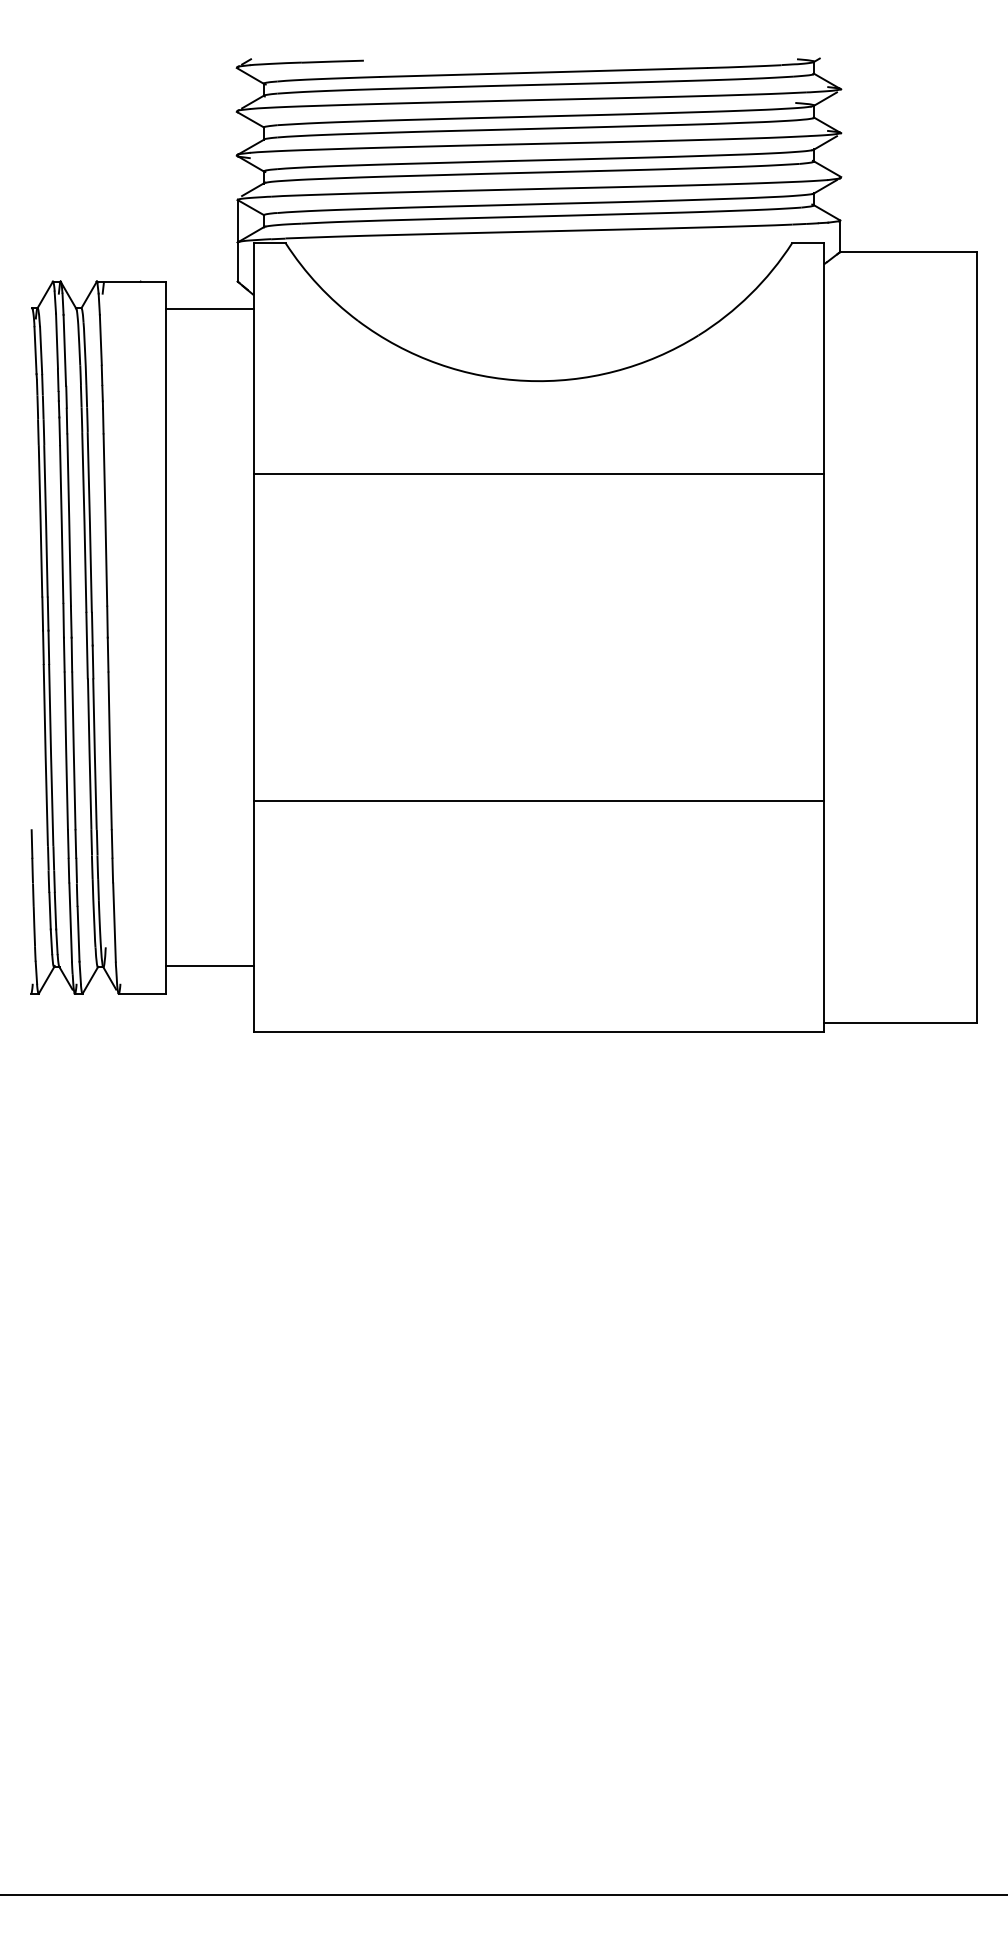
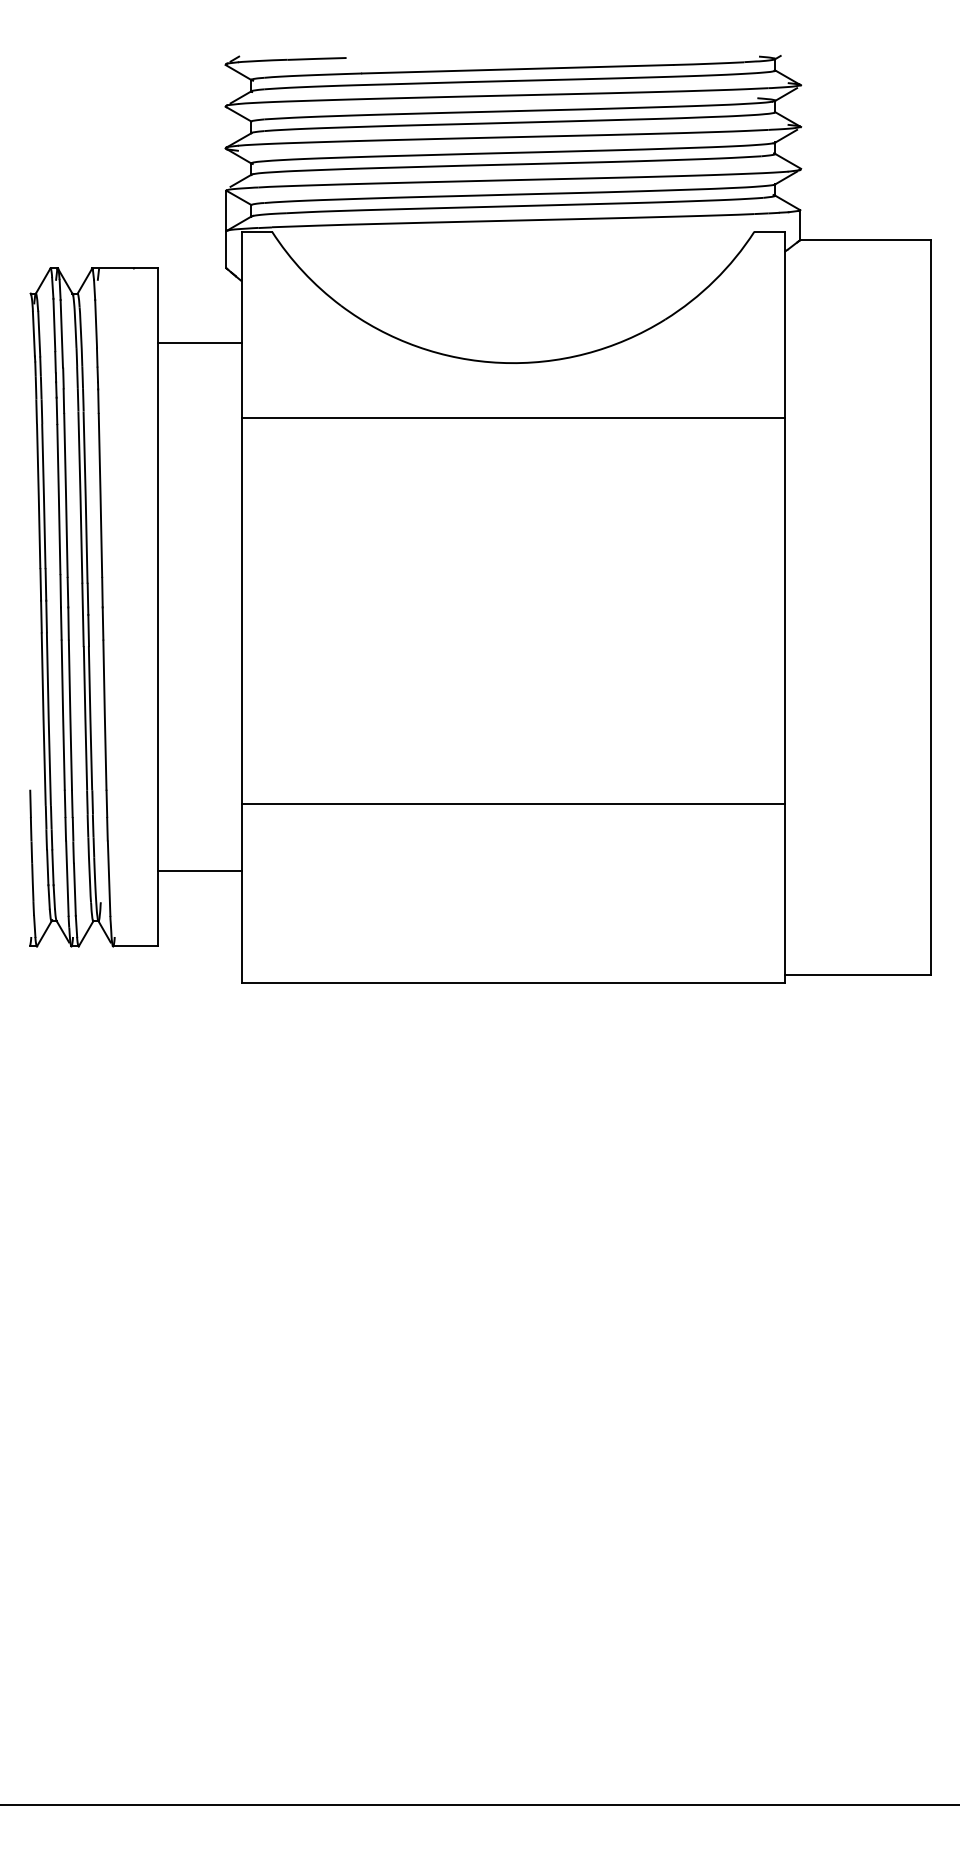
line: (210, 308) -> (200, 342), moved
line: (538, 474) -> (512, 417), moved
line: (538, 801) -> (512, 804), moved
line: (210, 966) -> (200, 870), moved

